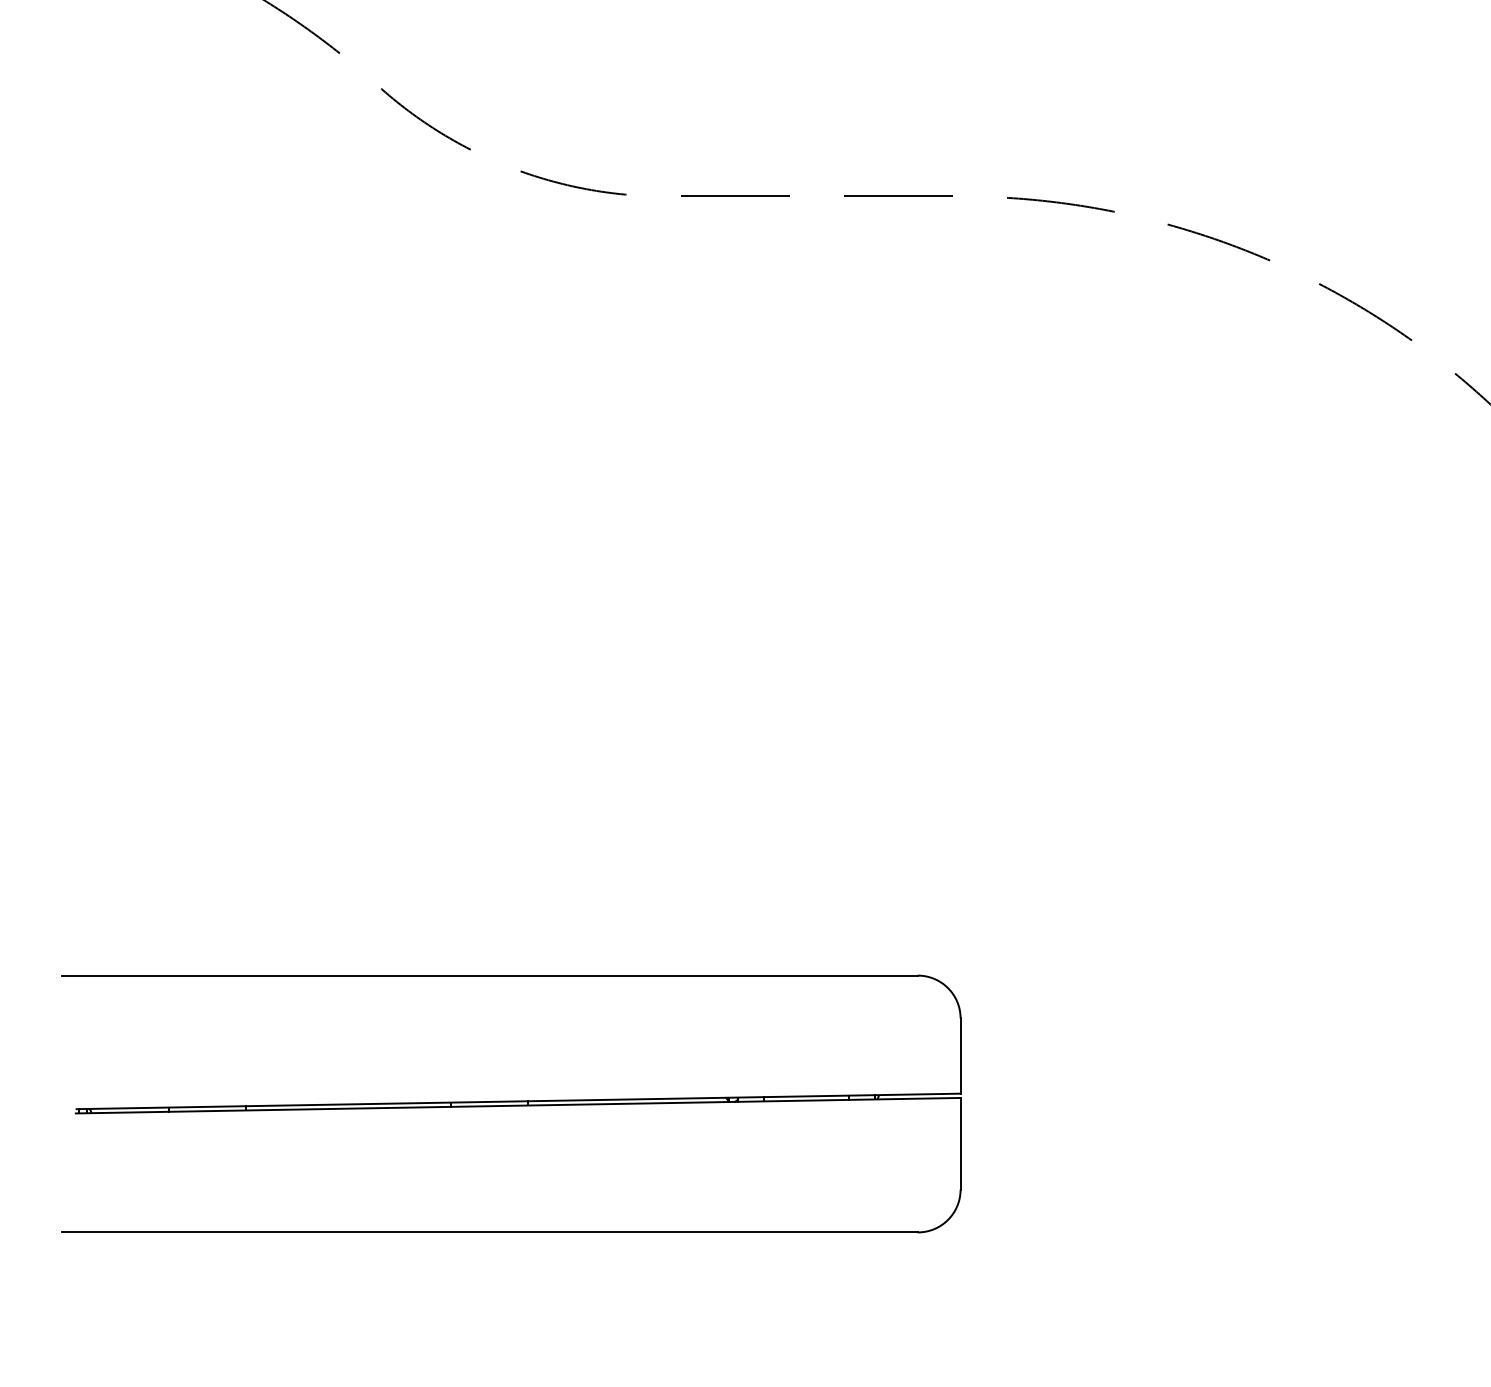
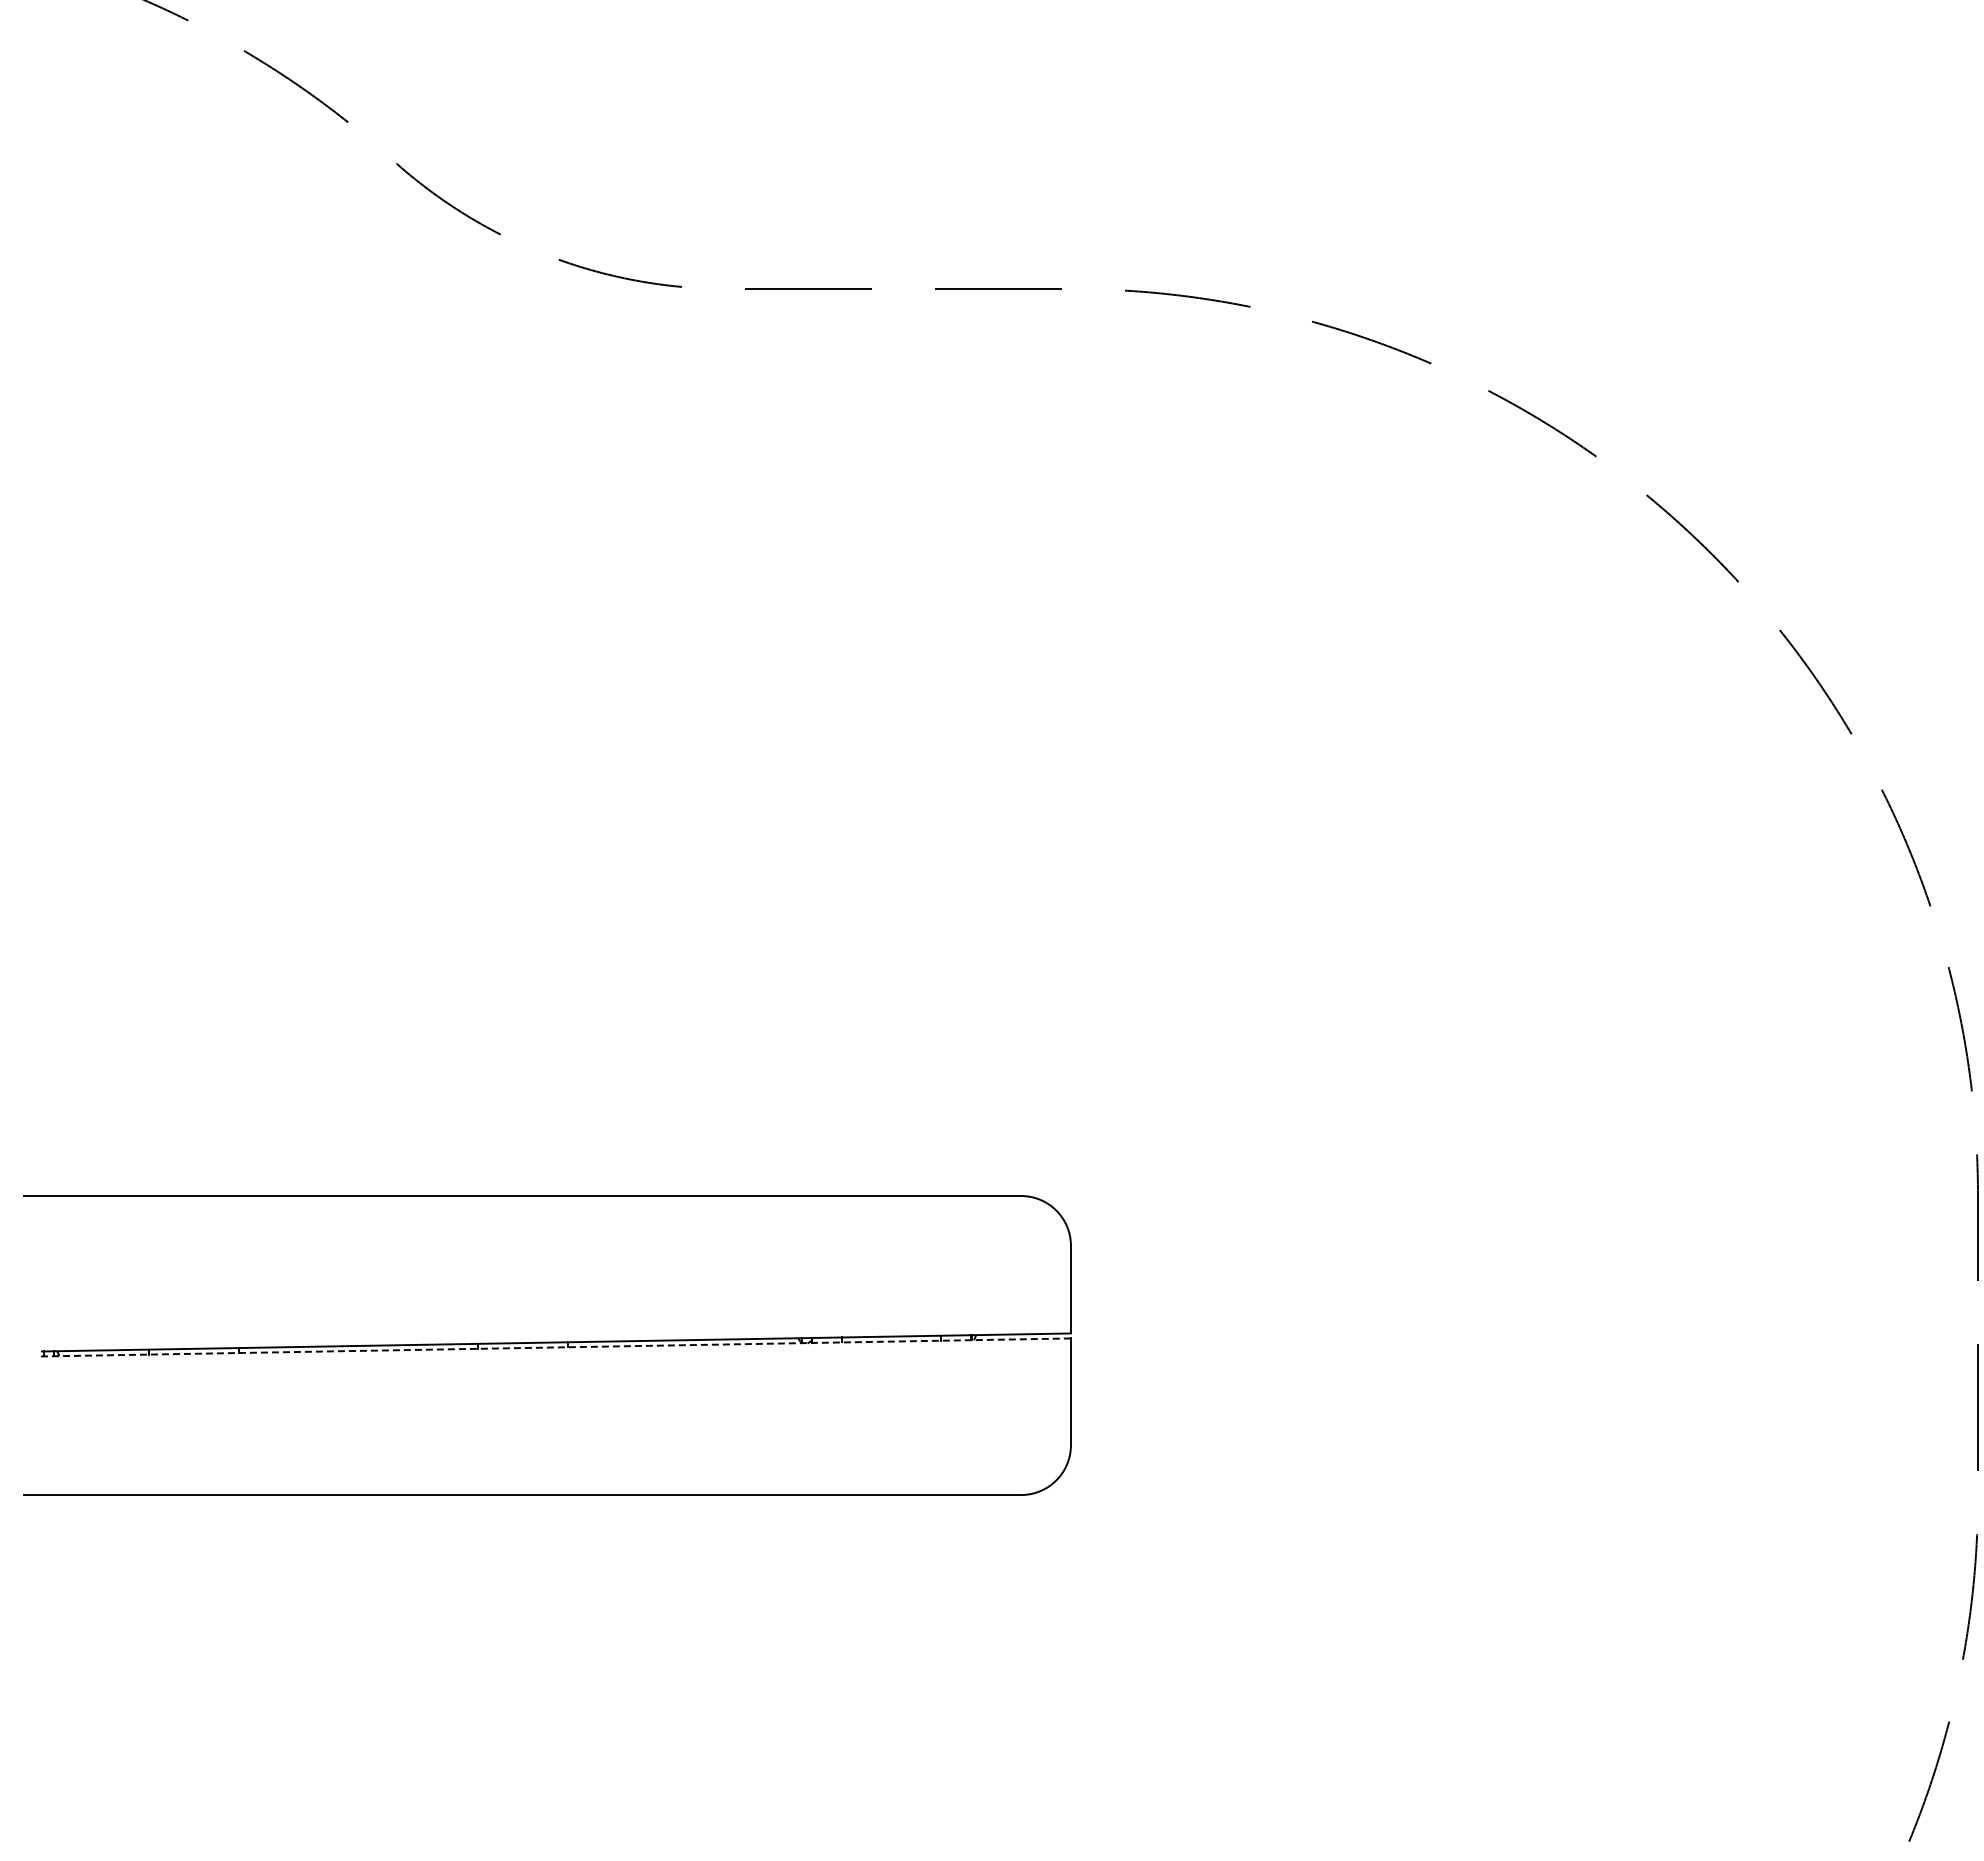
line: (518, 1105) -> (556, 1347), solid -> dashed

